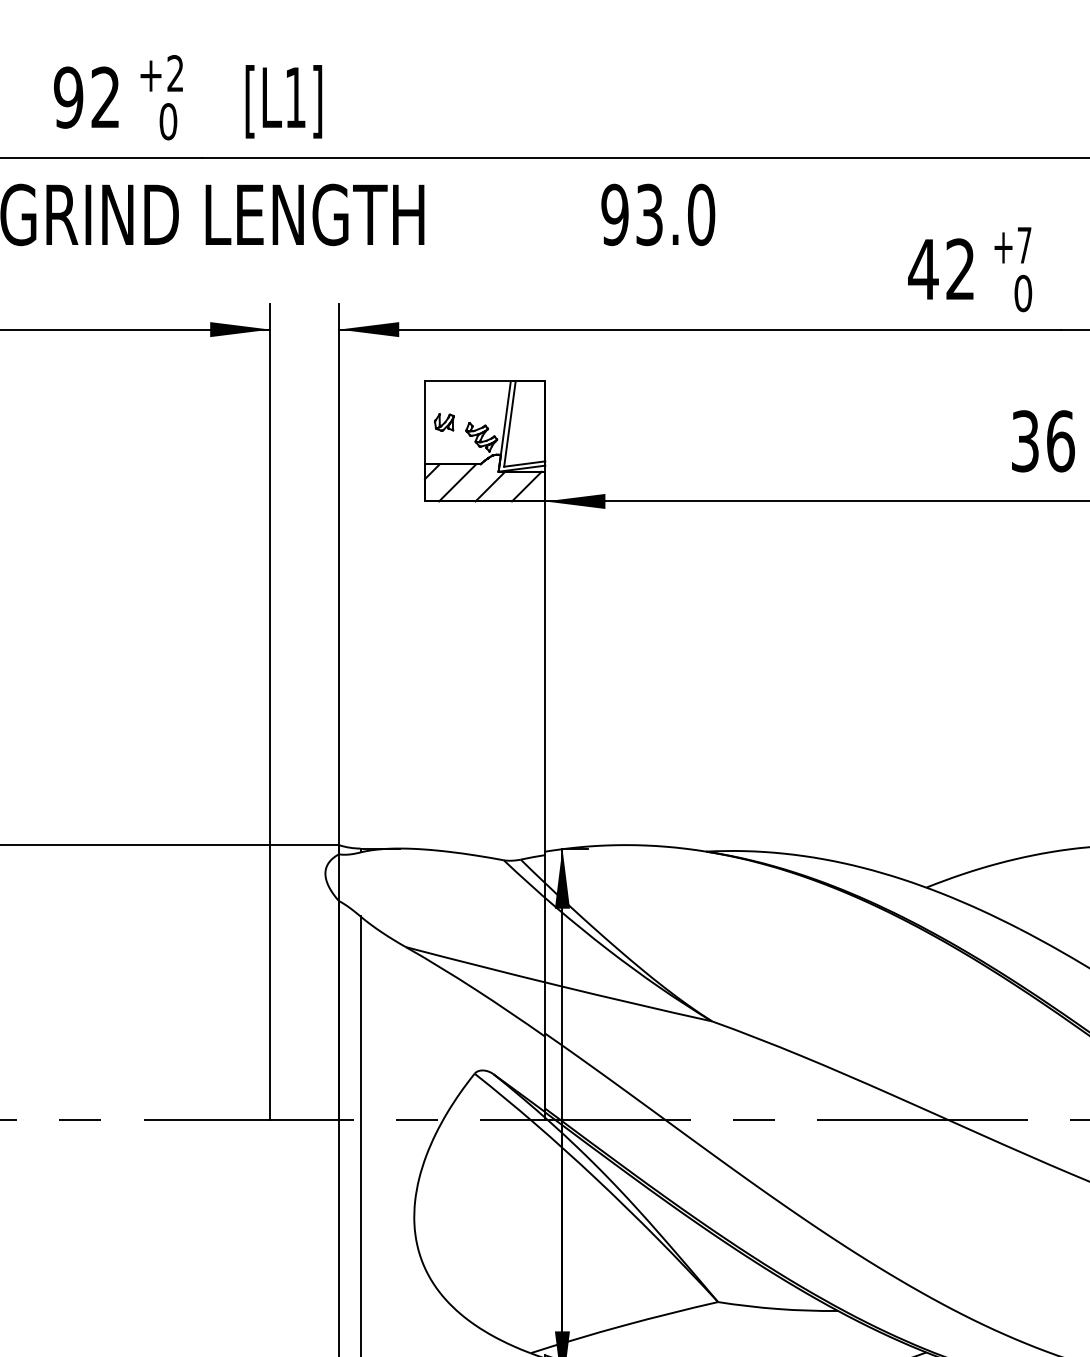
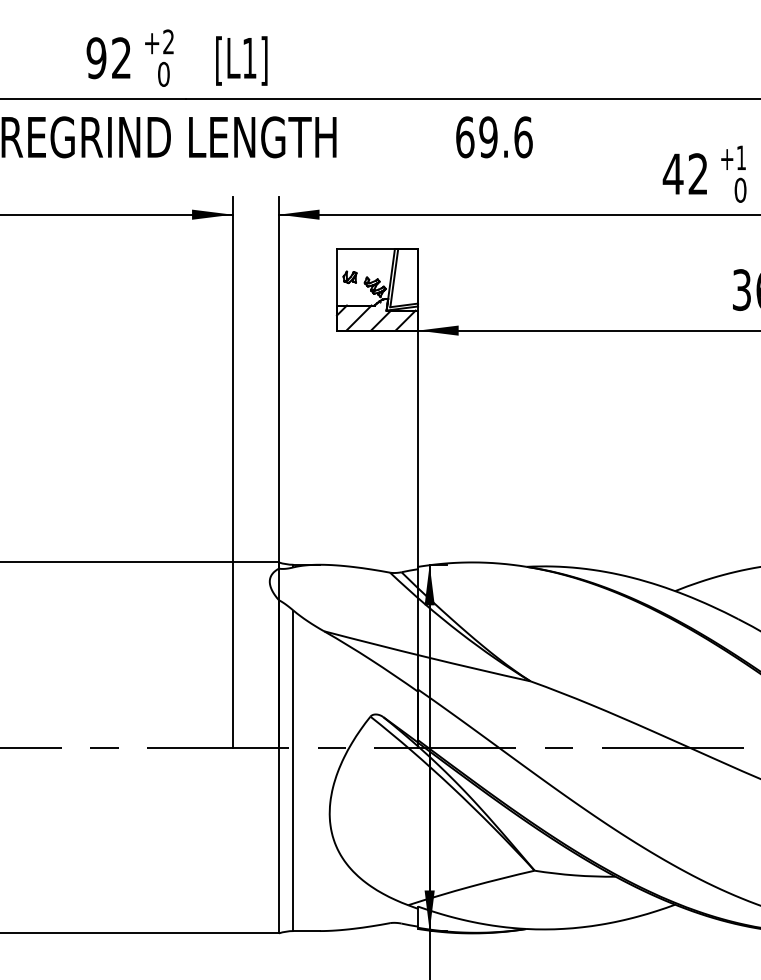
text: (658, 215) -> (494, 137), 93.0 -> 69.6
text: (1024, 244) -> (741, 157), +7 -> +1

